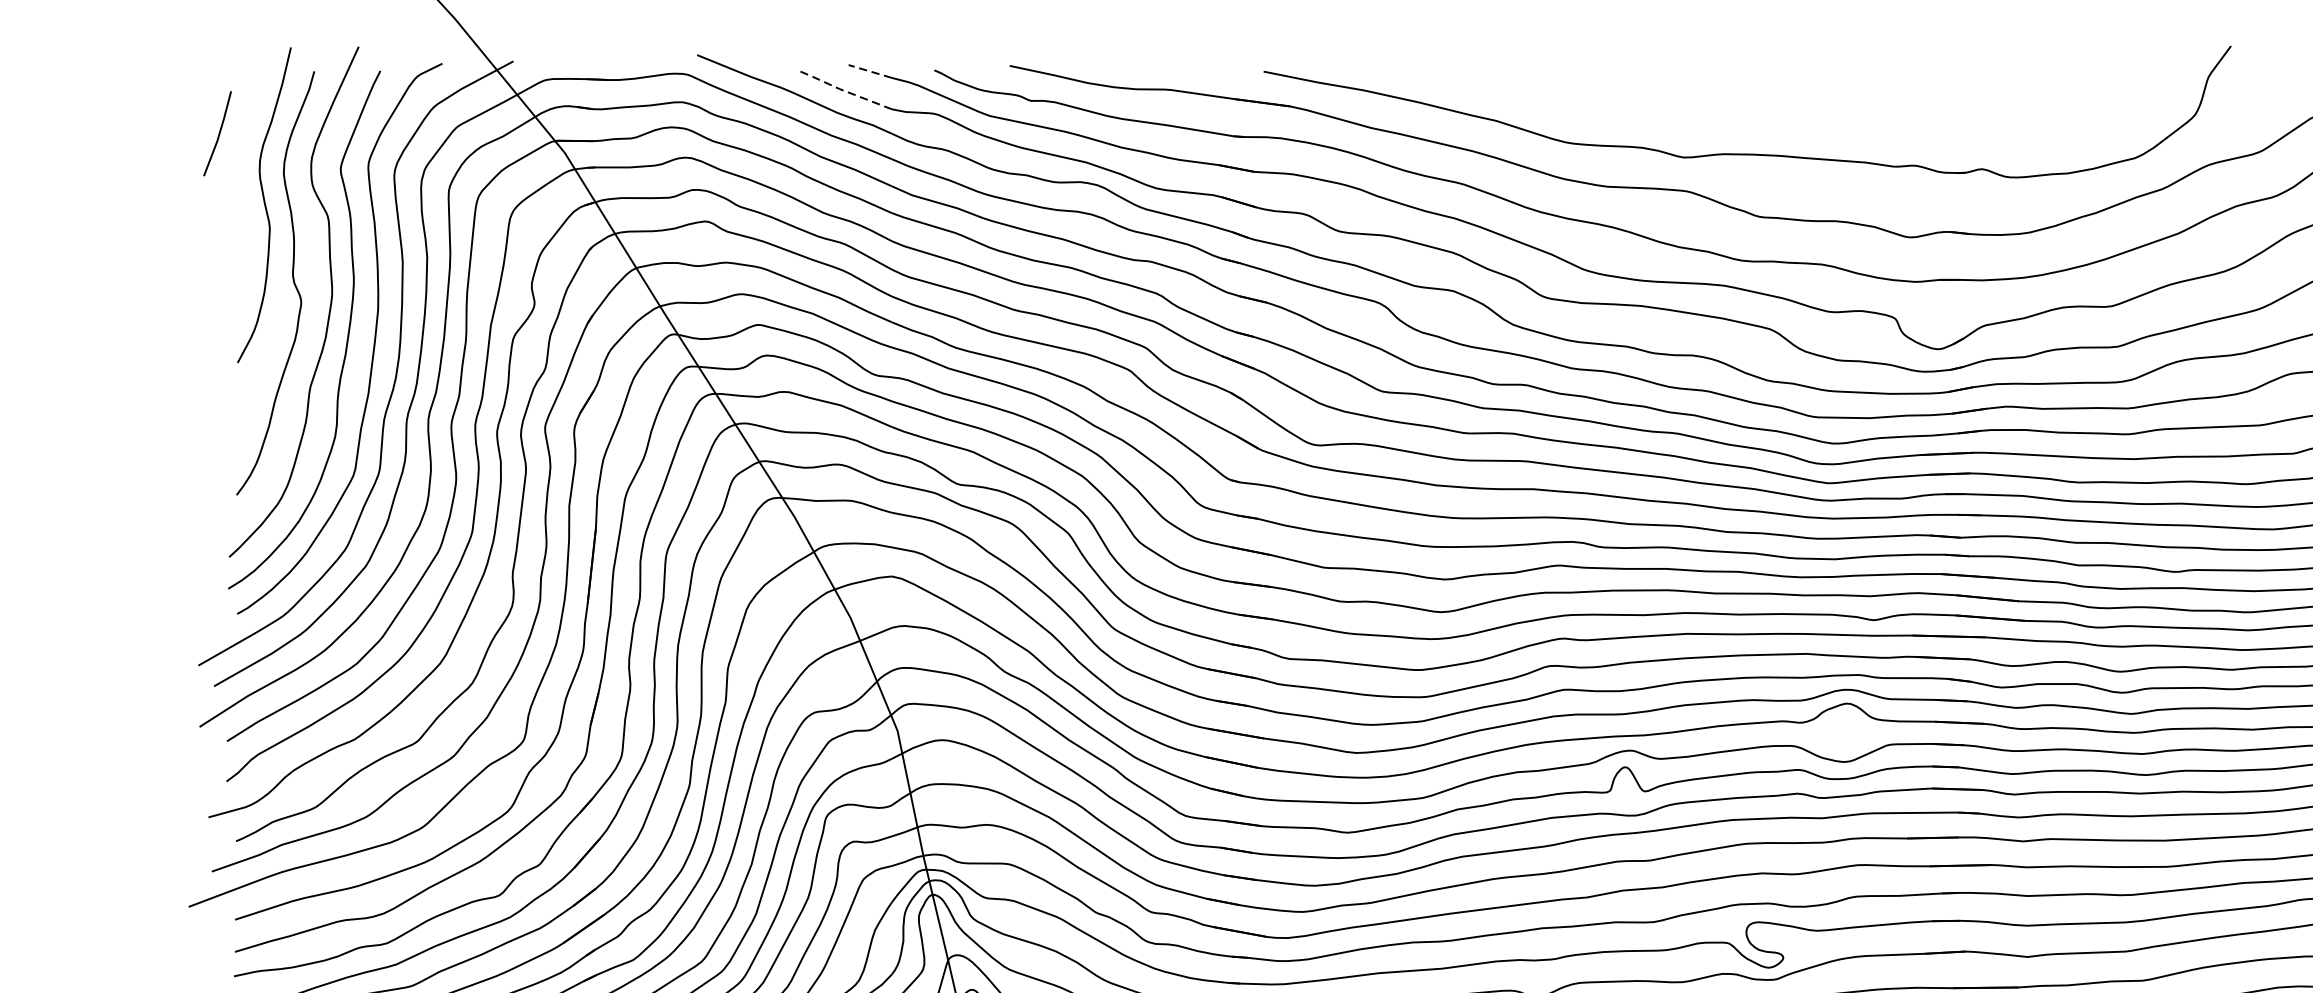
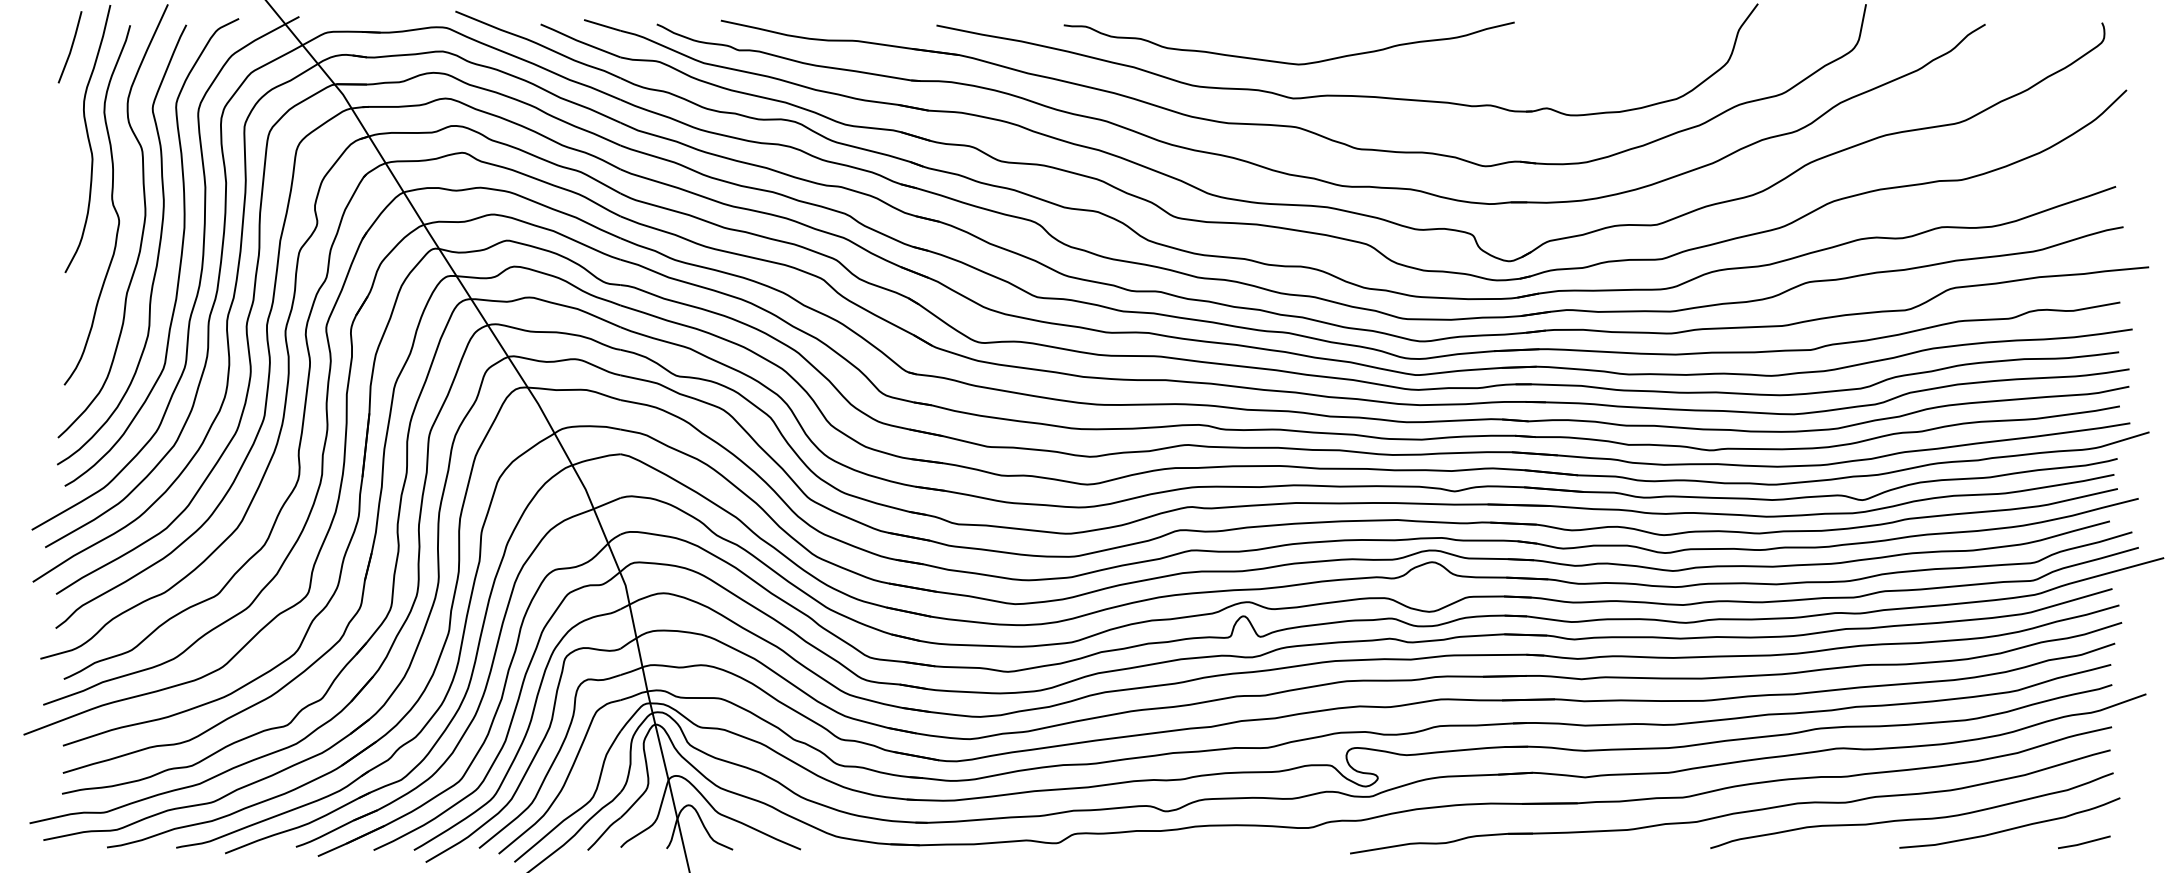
line: (869, 71) -> (601, 25), dashed -> solid
line: (842, 90) -> (578, 41), dashed -> solid
curve: (1671, 114) -> (1282, 61), added
line: (218, 134) -> (70, 47), moved

